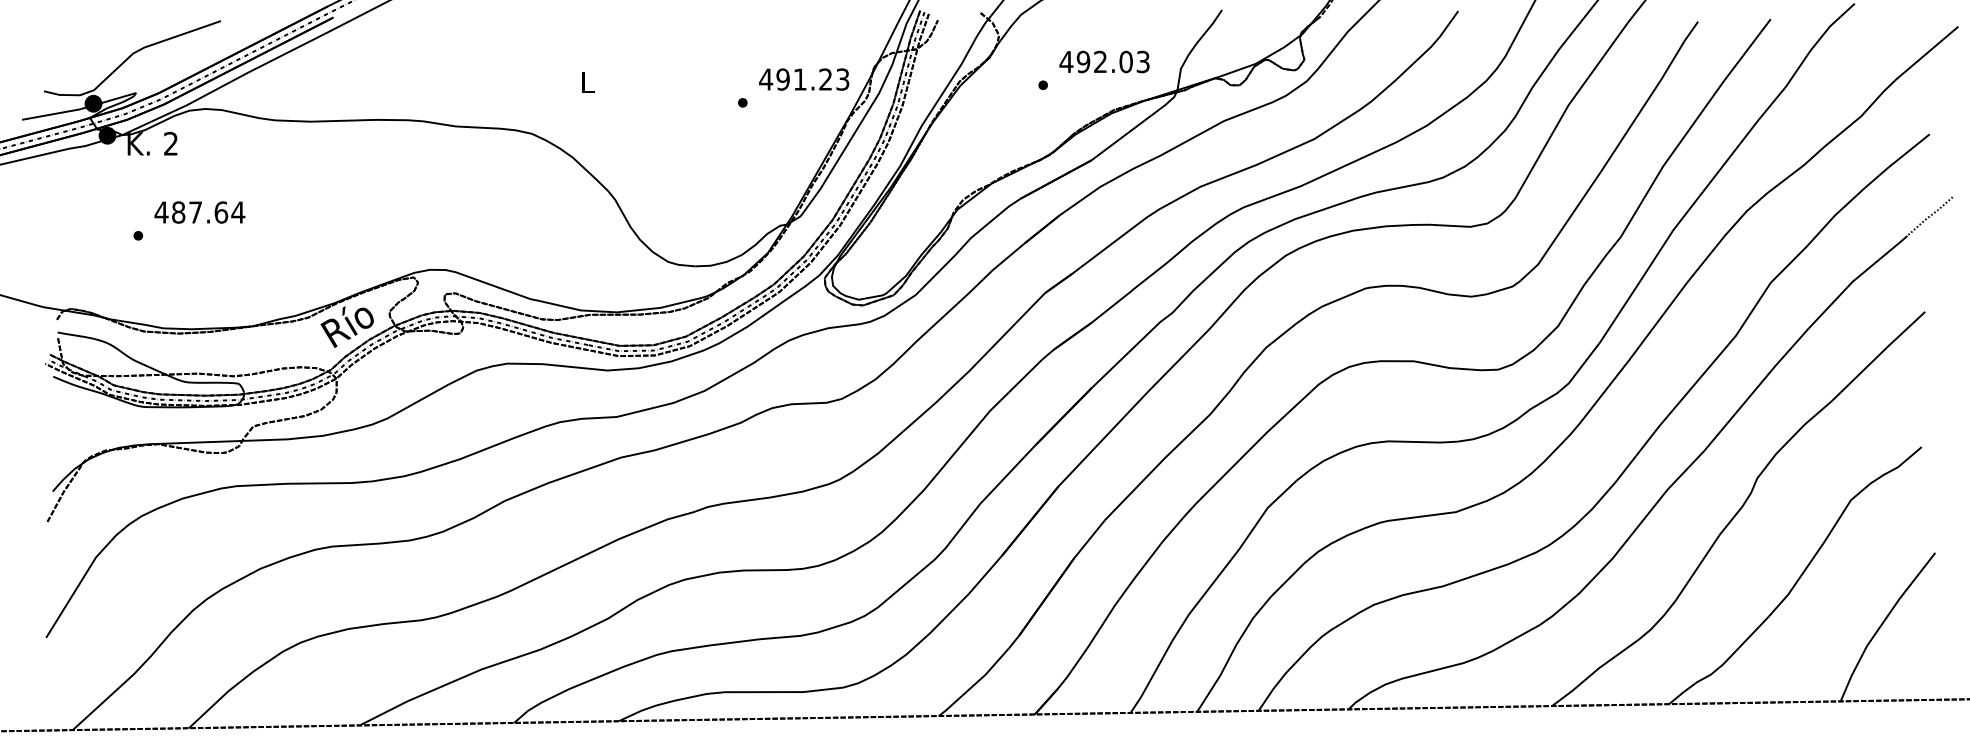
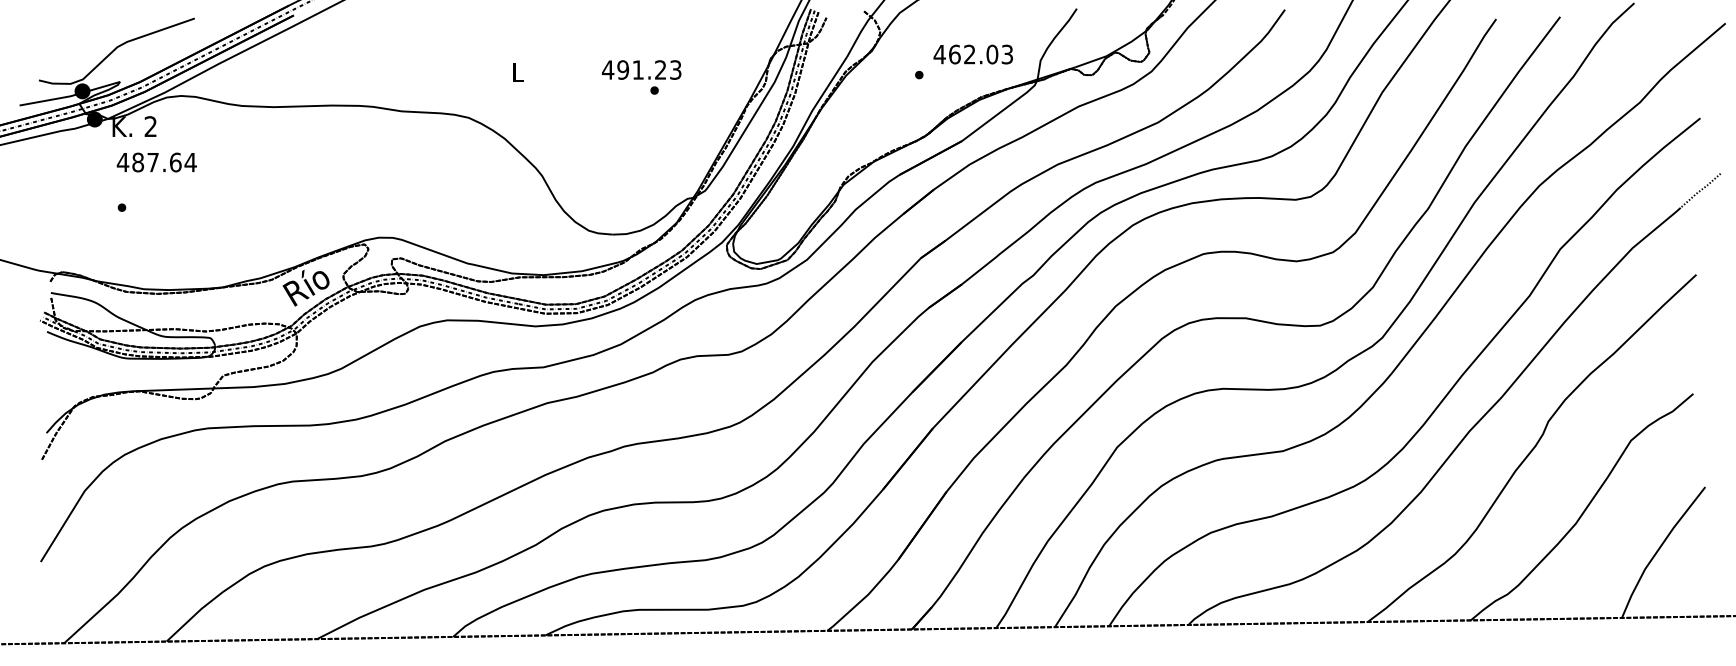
text: (1083, 61) -> (954, 54), 492.03 -> 462.03
text: (804, 79) -> (641, 69), moved
text: (199, 212) -> (156, 162), moved

